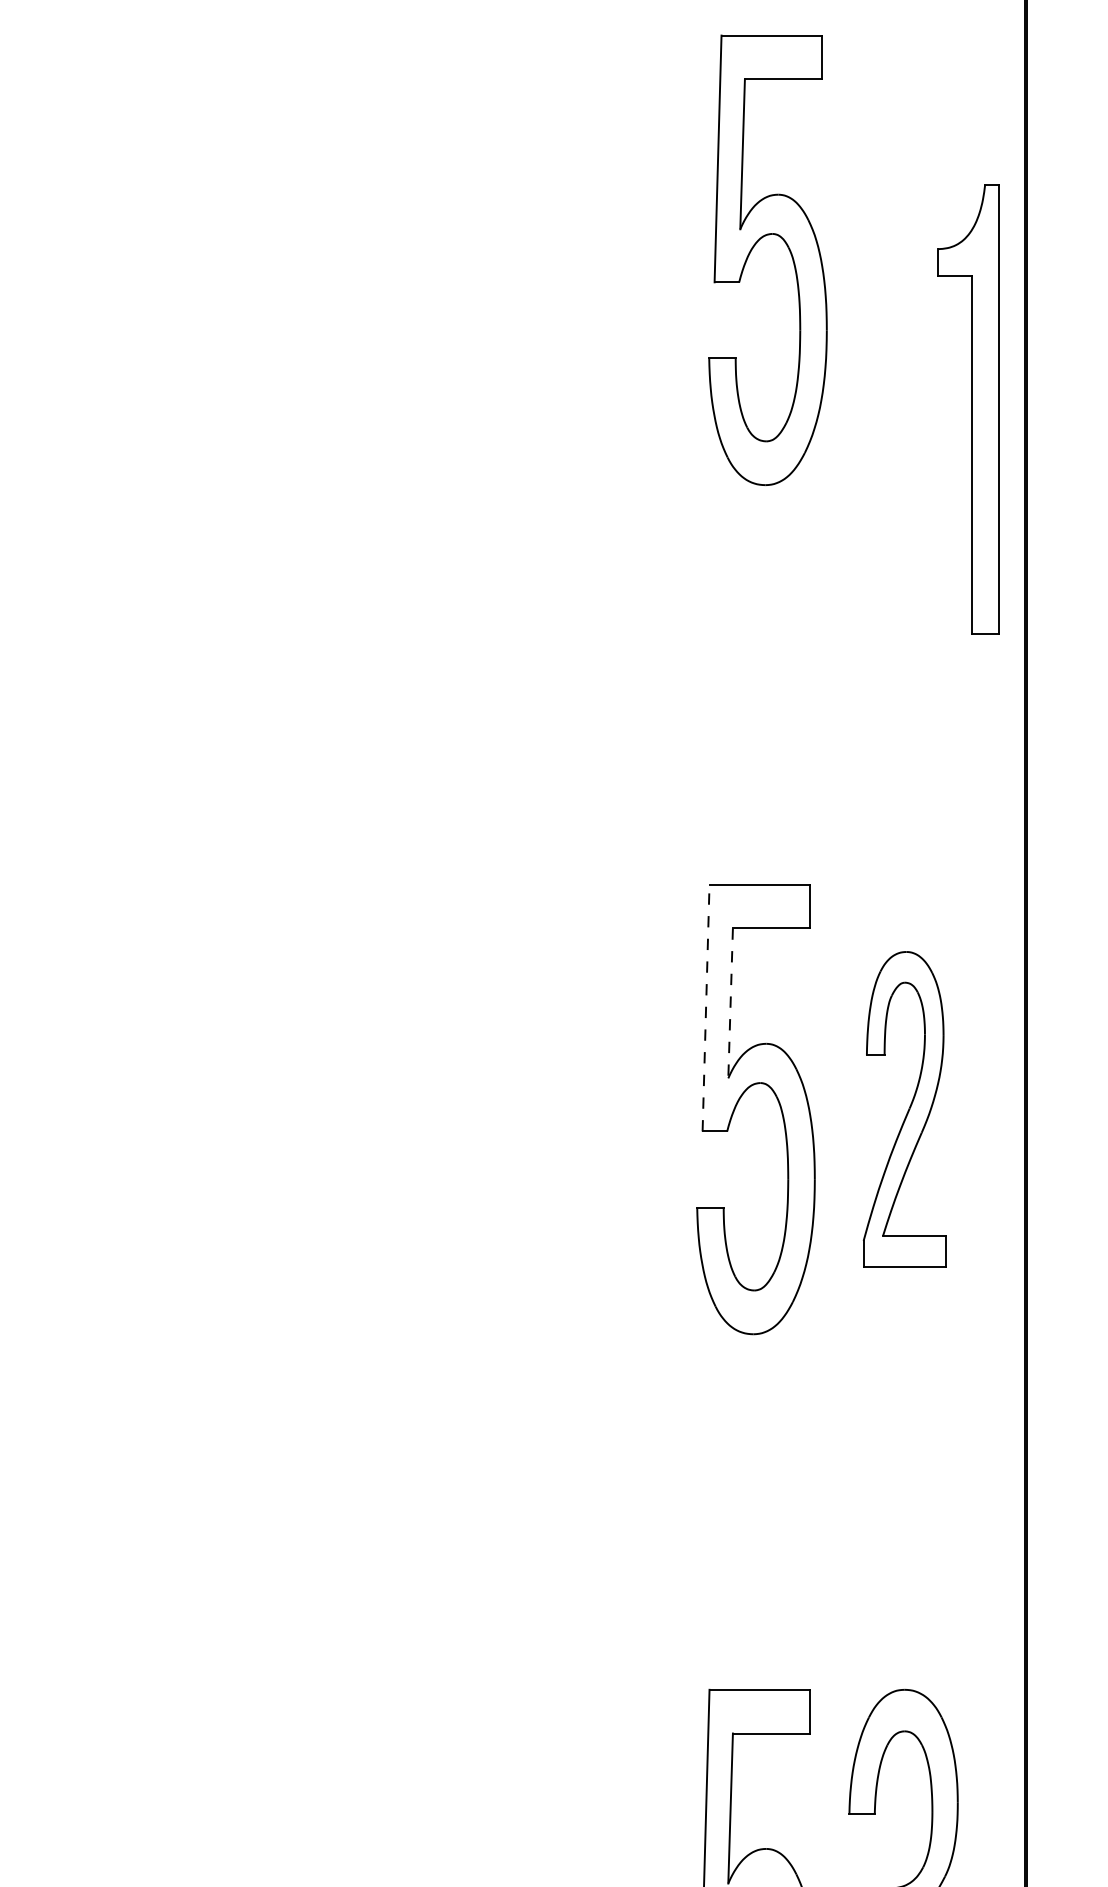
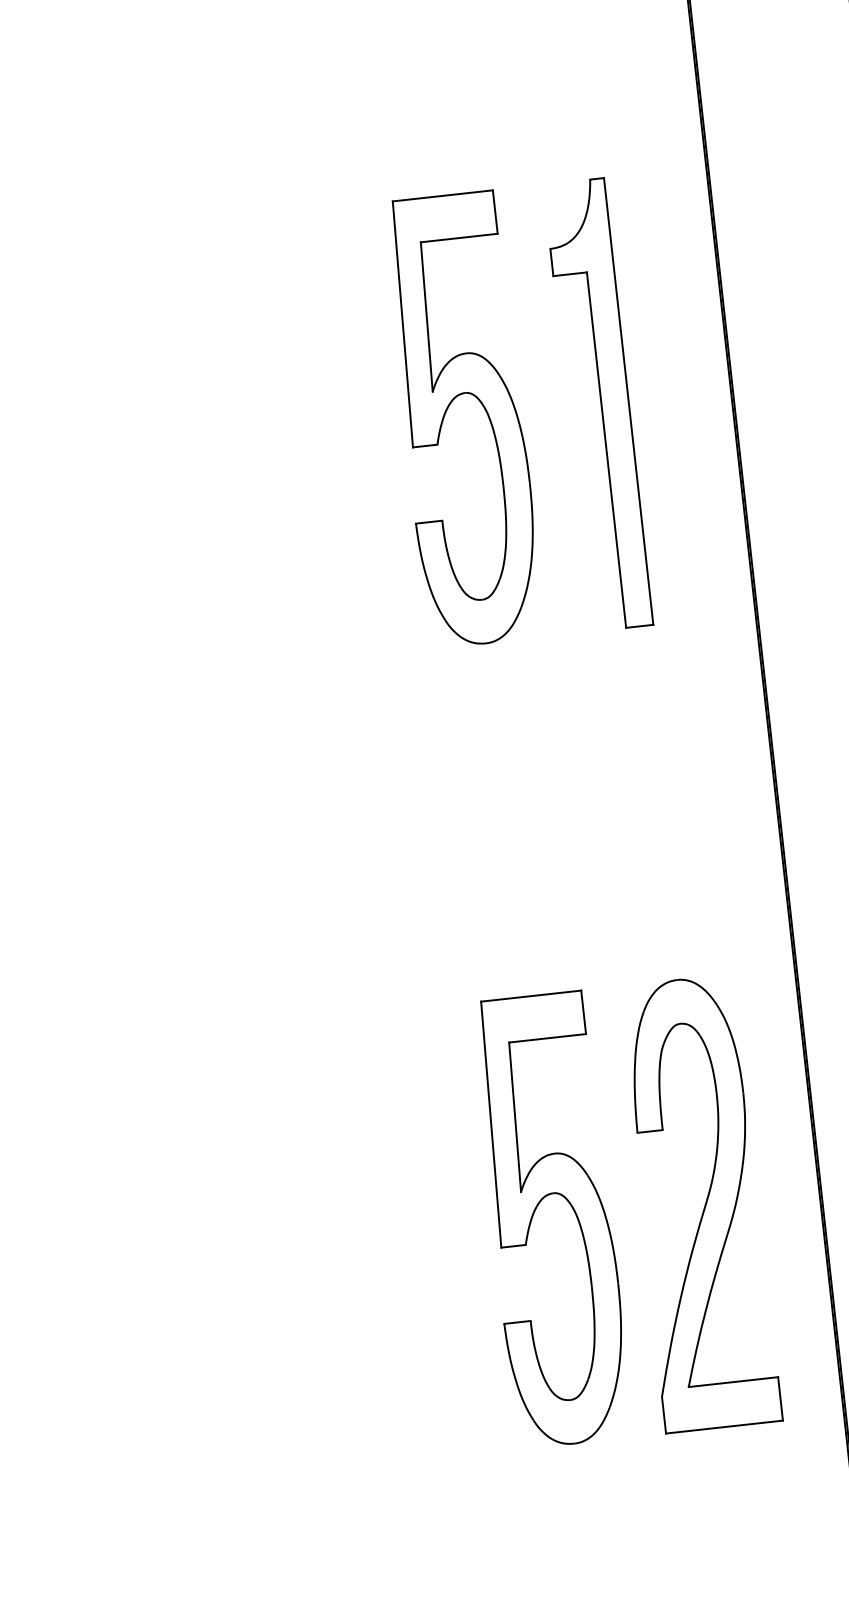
part: (752, 250) -> (447, 411), moved
part: (968, 409) -> (598, 404), moved
line: (730, 1003) -> (515, 1117), dashed -> solid
line: (706, 1007) -> (491, 1124), dashed -> solid
part: (904, 1108) -> (699, 1202), size x1.43

